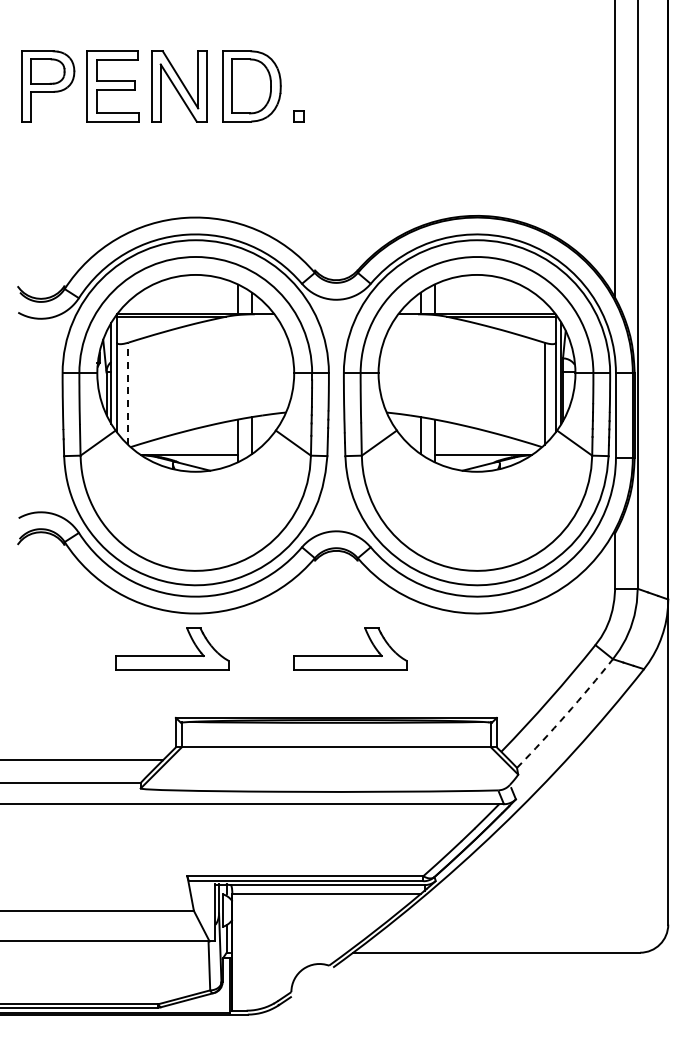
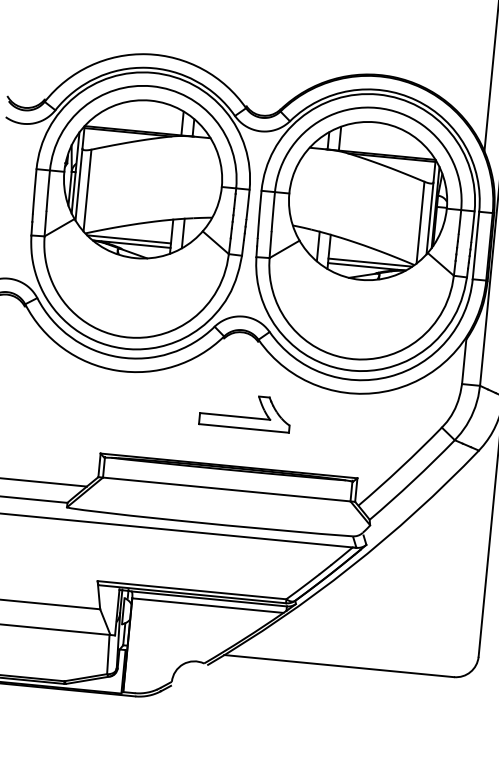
line: (128, 393) -> (87, 190), dashed -> solid
line: (185, 449) -> (129, 239), added
line: (486, 449) -> (369, 262), added
part: (172, 655) -> (102, 403), removed
arc: (566, 714) -> (413, 480), dashed -> solid

